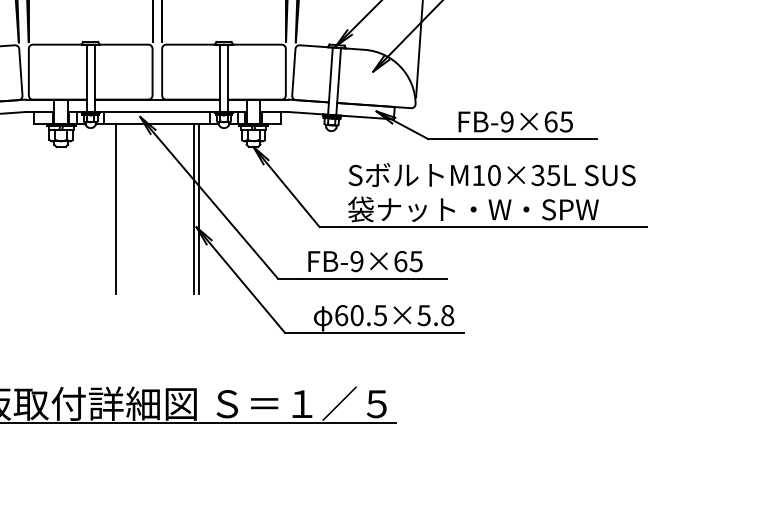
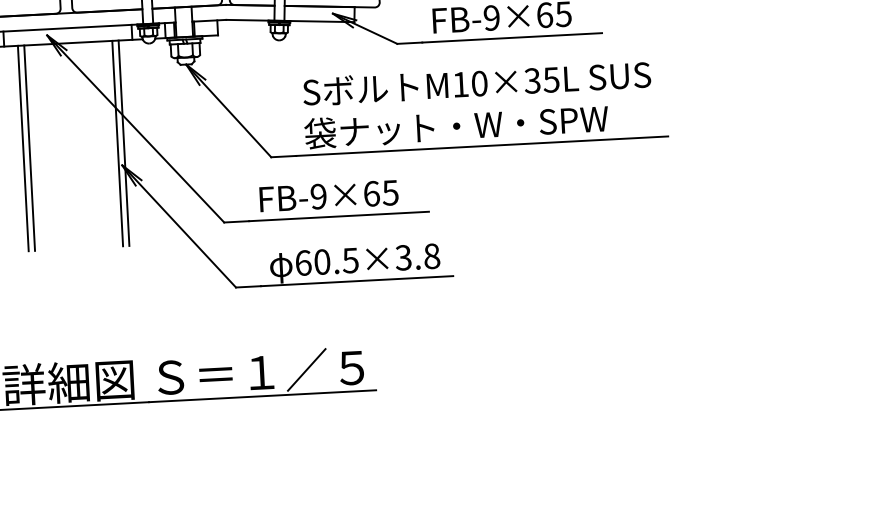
line: (121, 208) -> (30, 147), added
text: (424, 315) -> (403, 257), 60.5×5.8 -> 60.5×3.8

